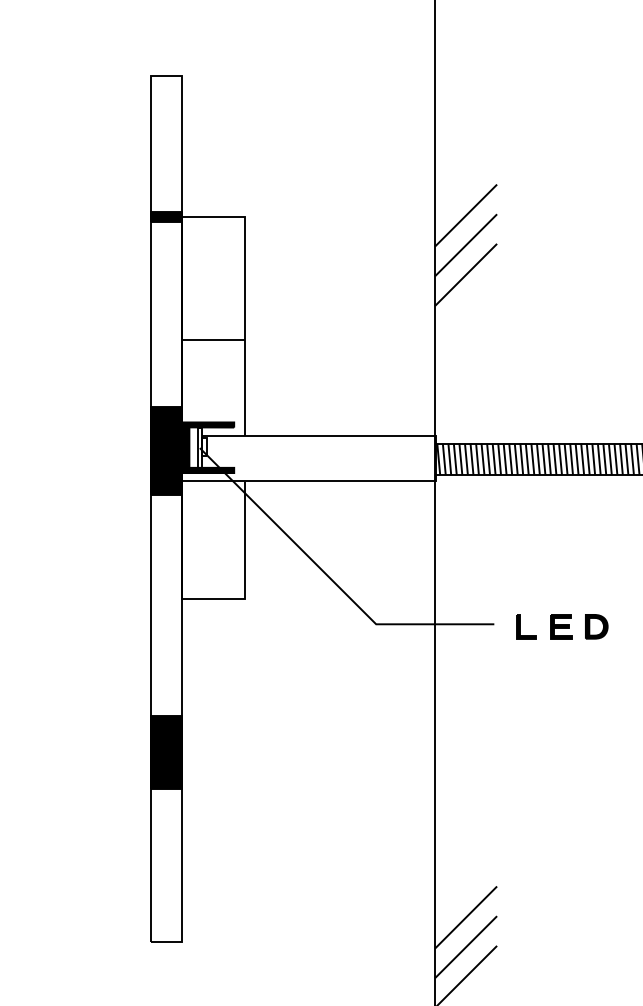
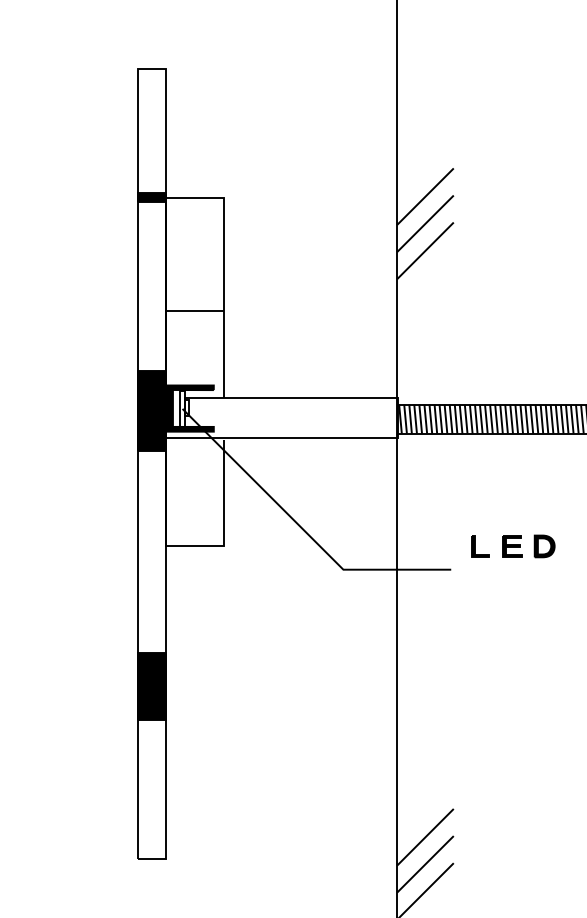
part: (562, 626) -> (513, 546), moved

